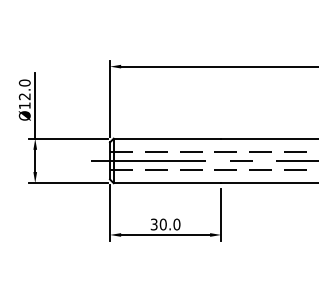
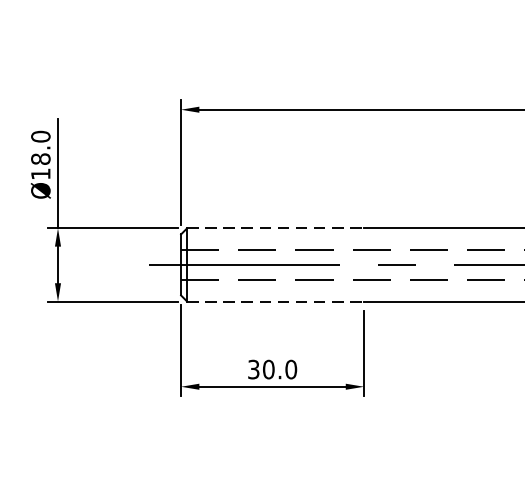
text: (24, 96) -> (40, 158), Ø12.0 -> Ø18.0
line: (167, 138) -> (275, 227), solid -> dashed
line: (167, 183) -> (275, 302), solid -> dashed

